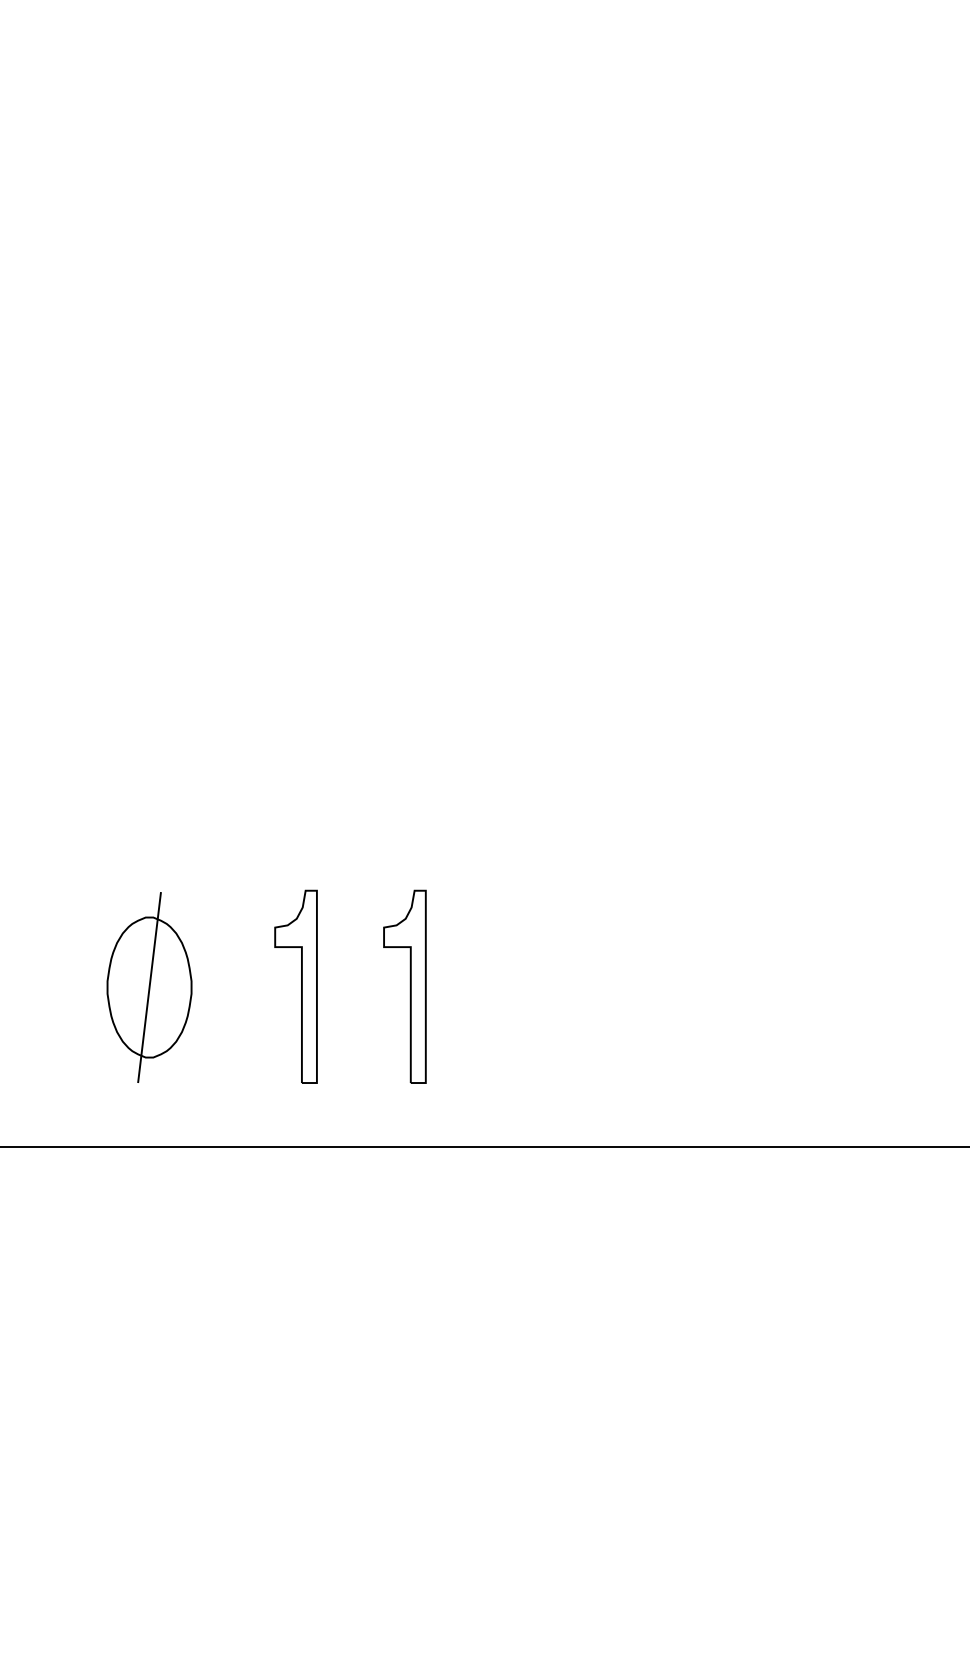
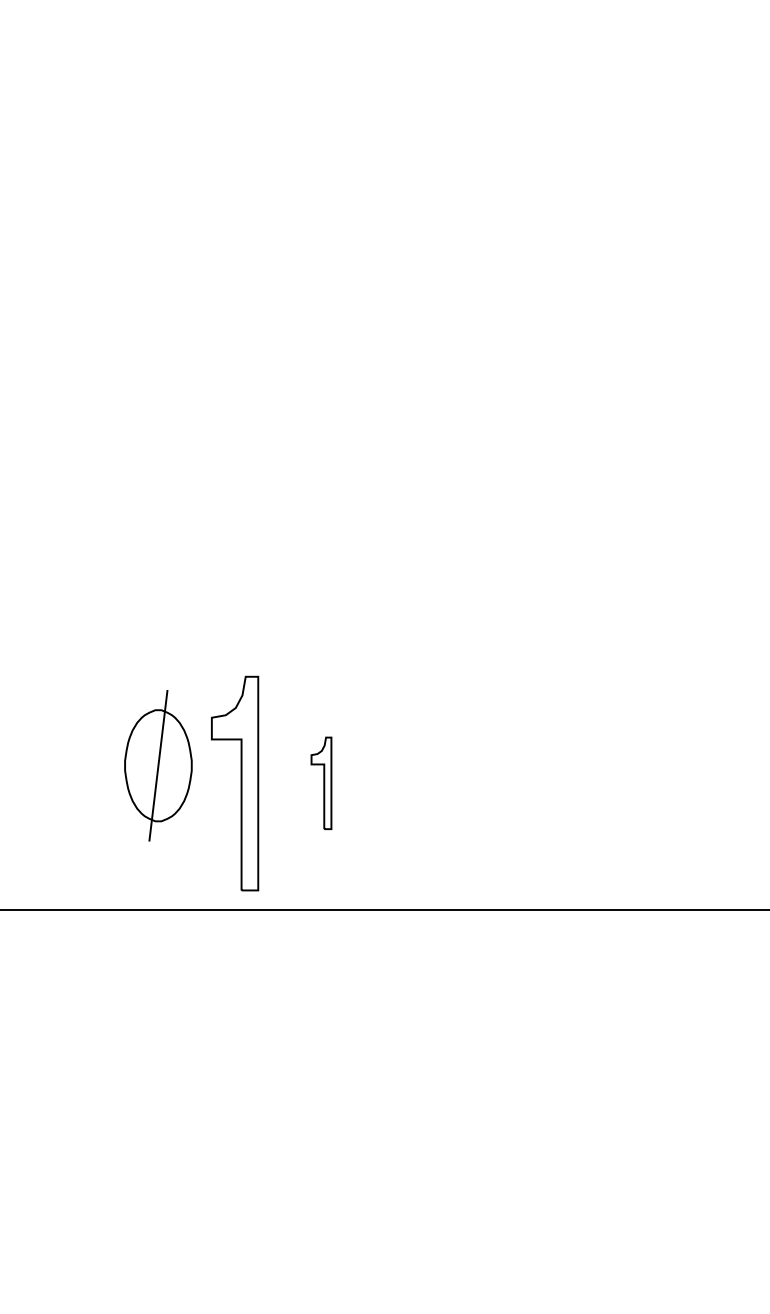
part: (295, 986) -> (234, 783), size x1.4
part: (404, 986) -> (321, 783), size x0.6
part: (149, 987) -> (158, 765), moved

